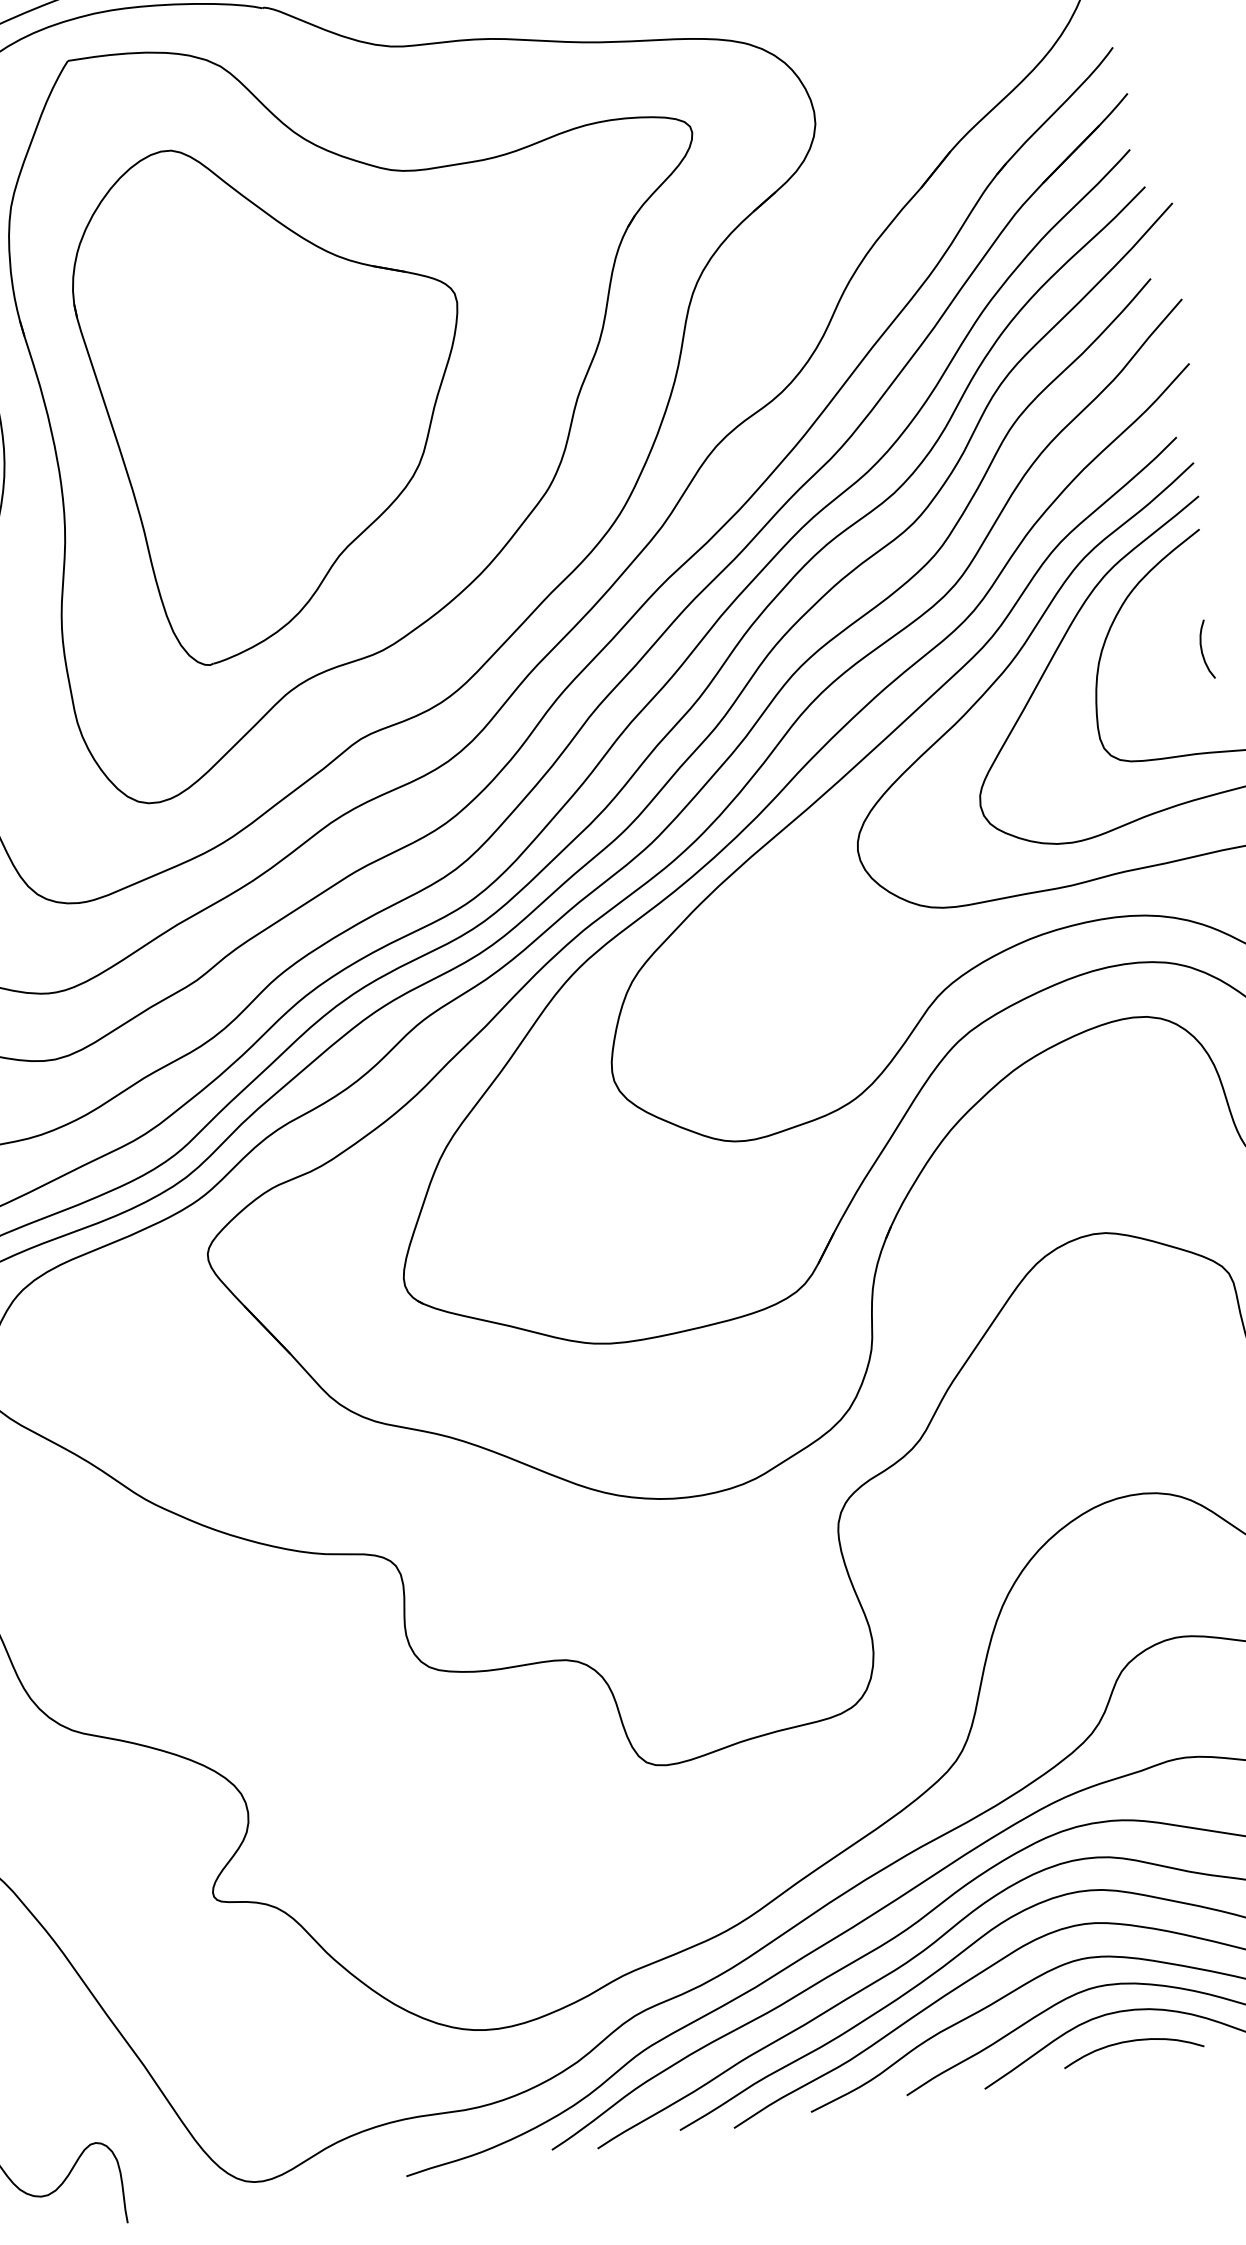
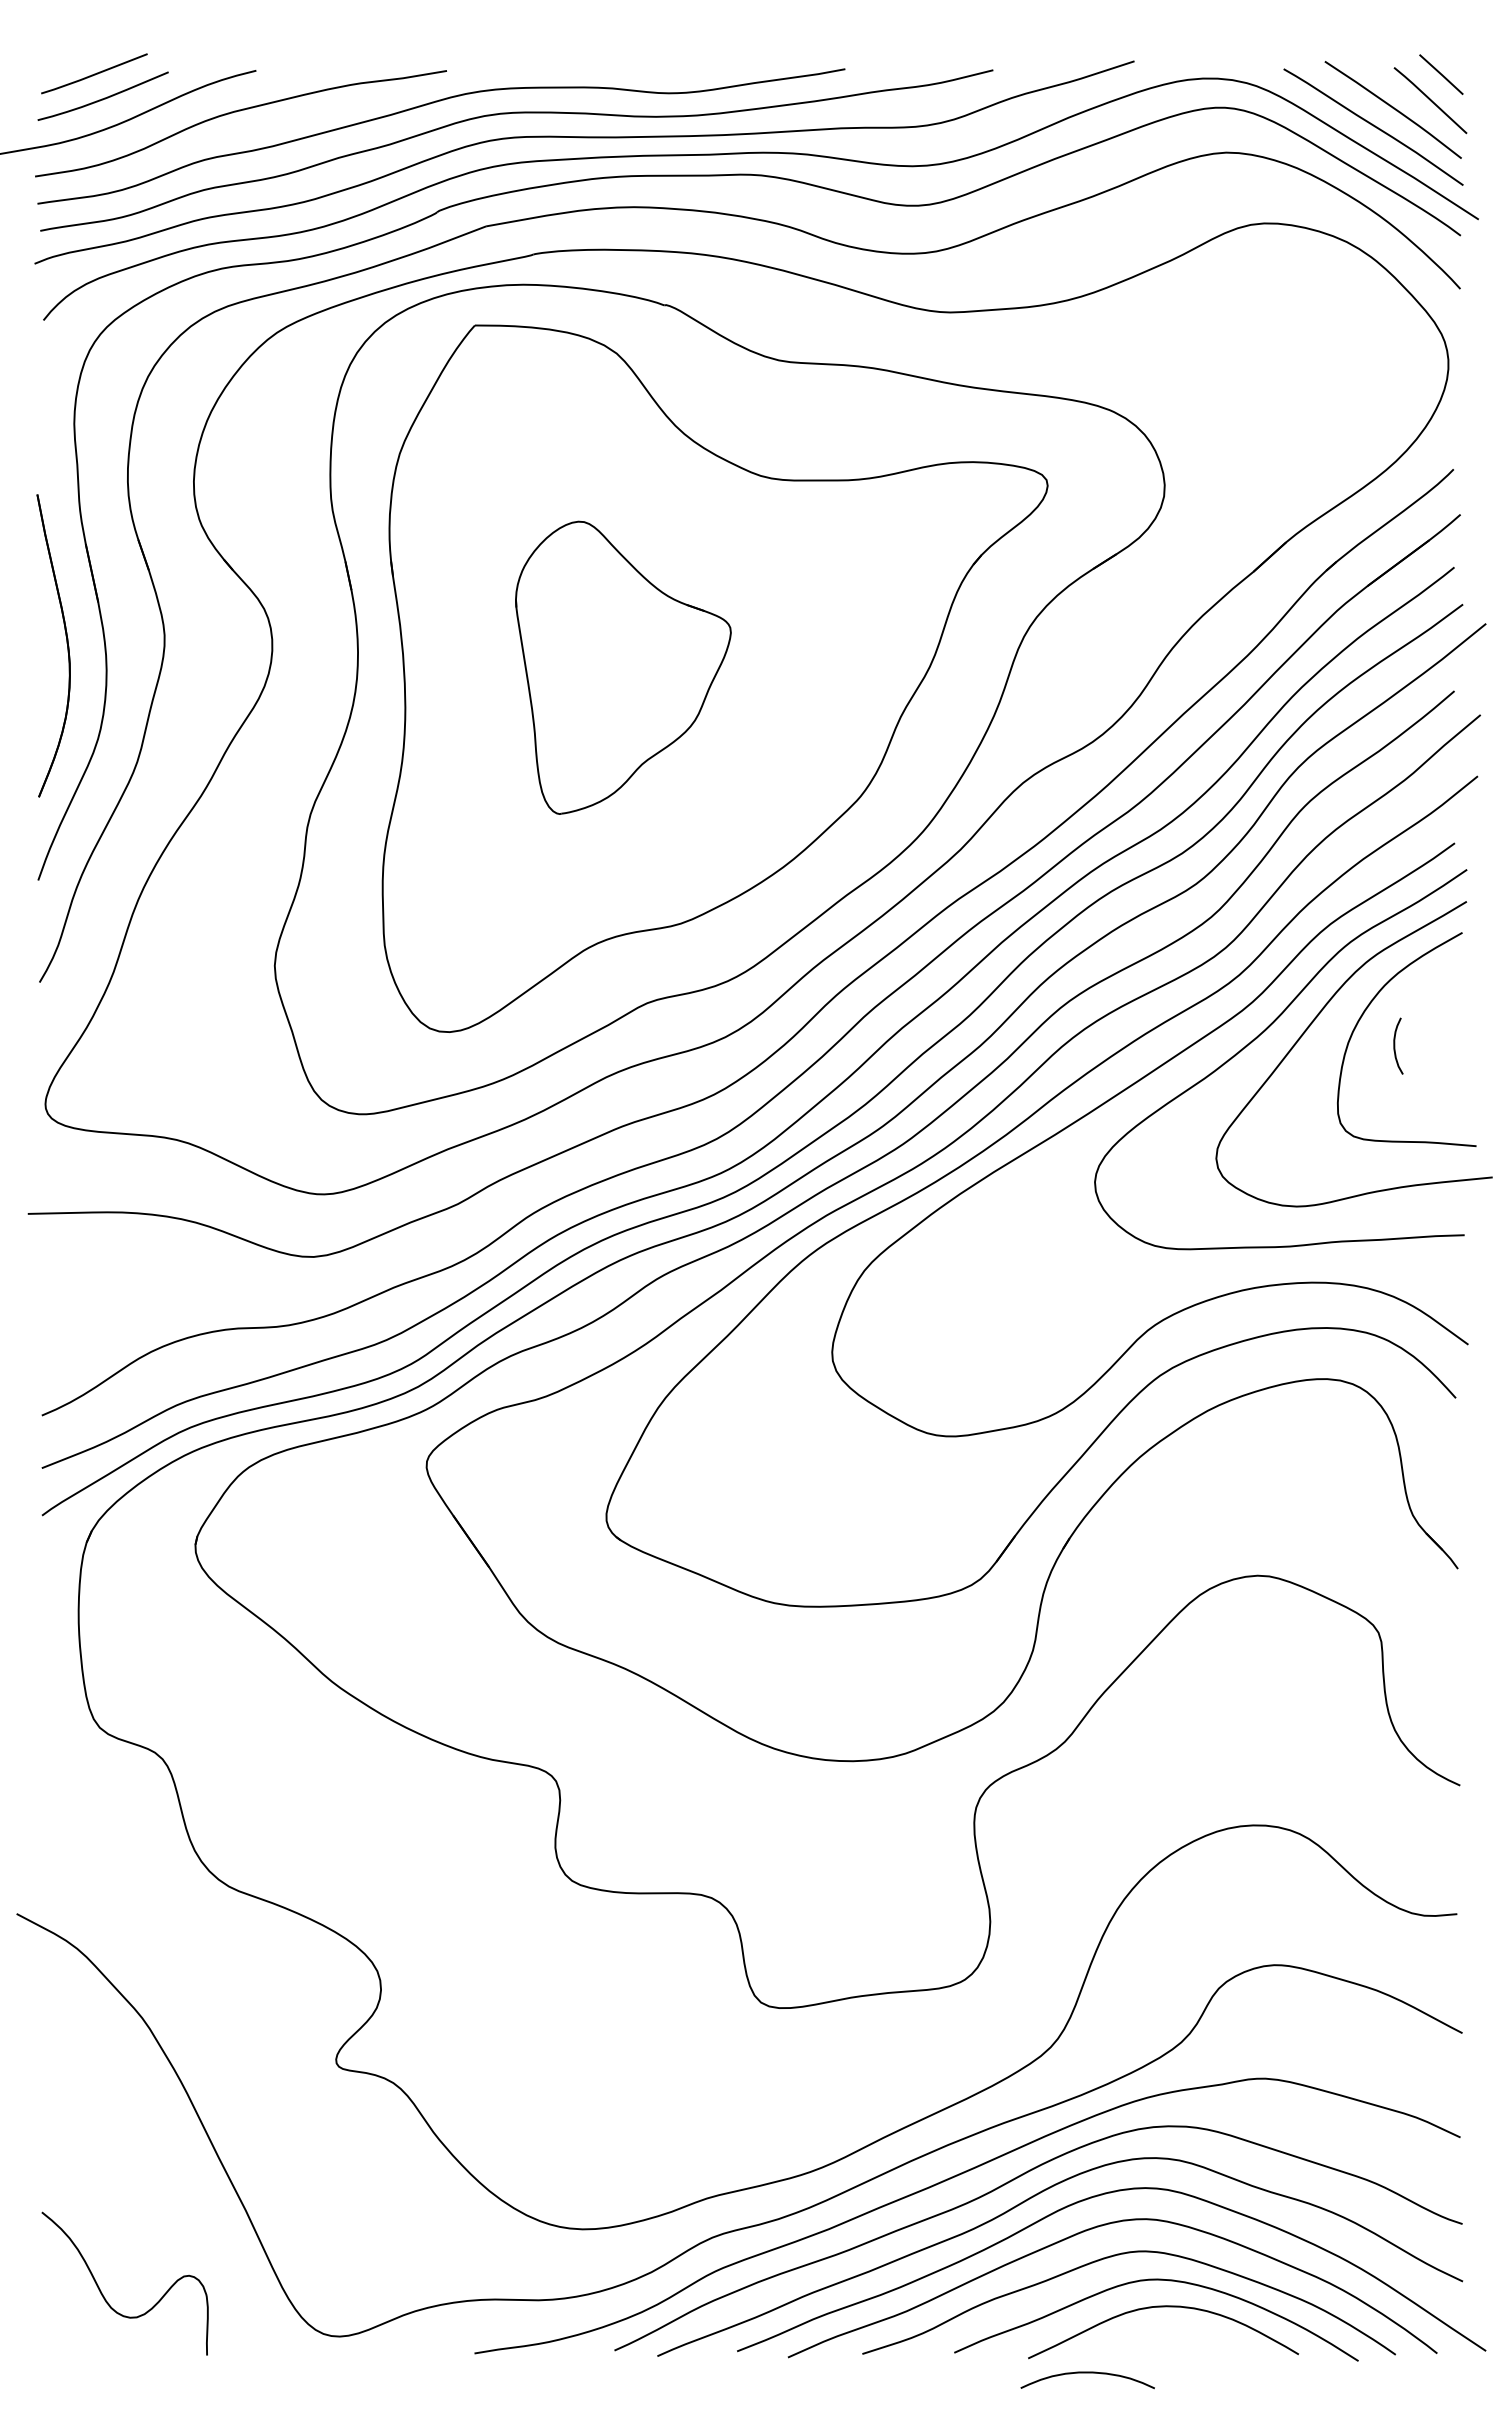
part: (280, 392) -> (623, 667), size x0.6
curve: (1202, 649) -> (1395, 1045), moved
curve: (1131, 2042) -> (1087, 2373), moved

